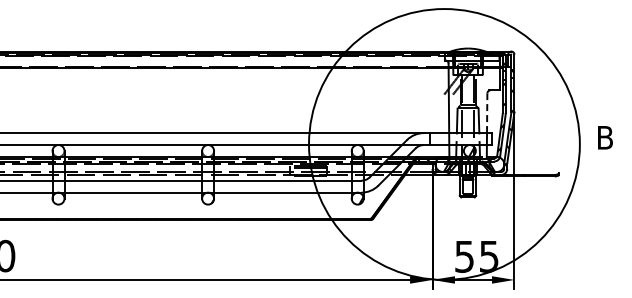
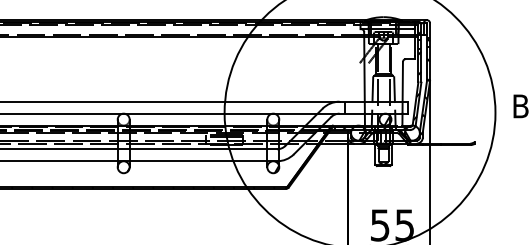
line: (487, 113) -> (403, 82), dashed -> solid

